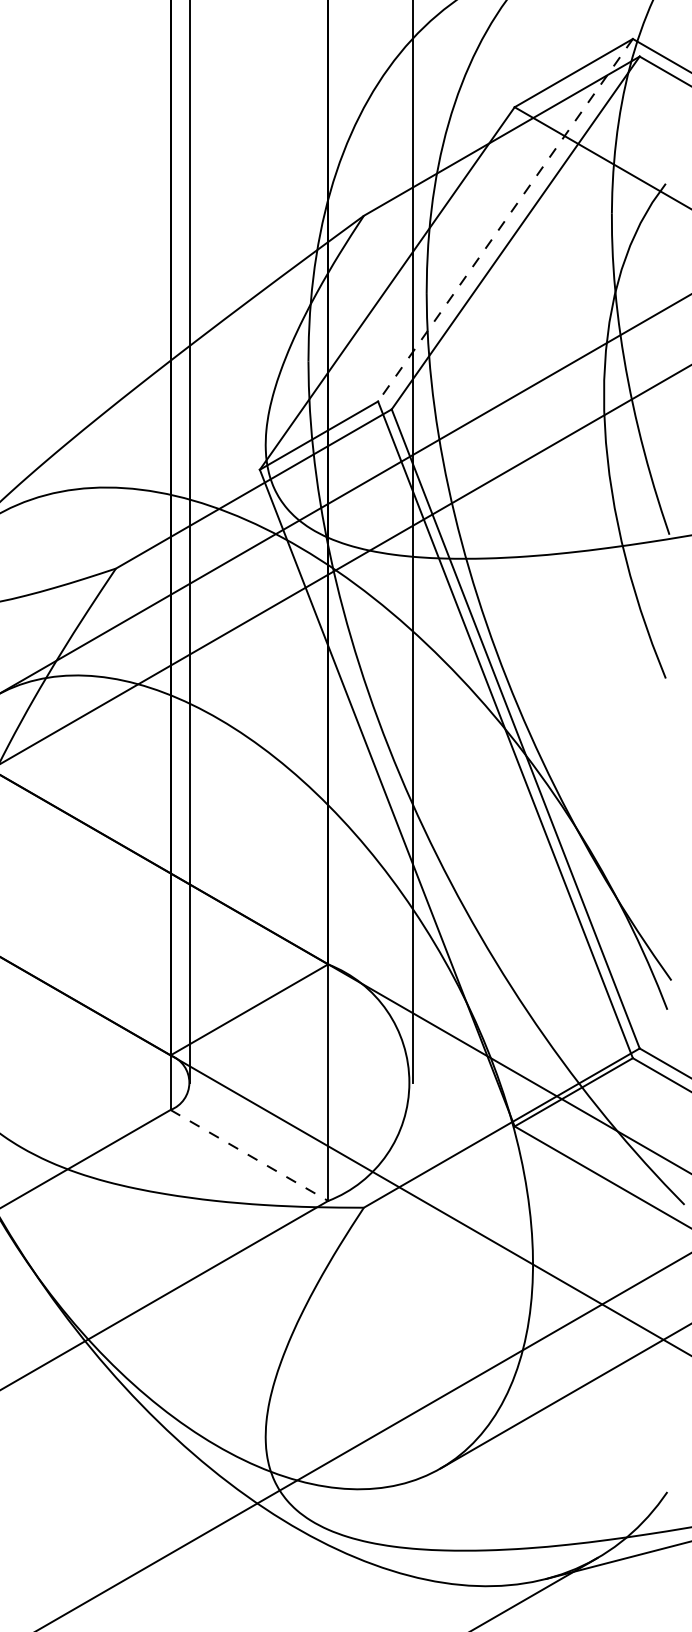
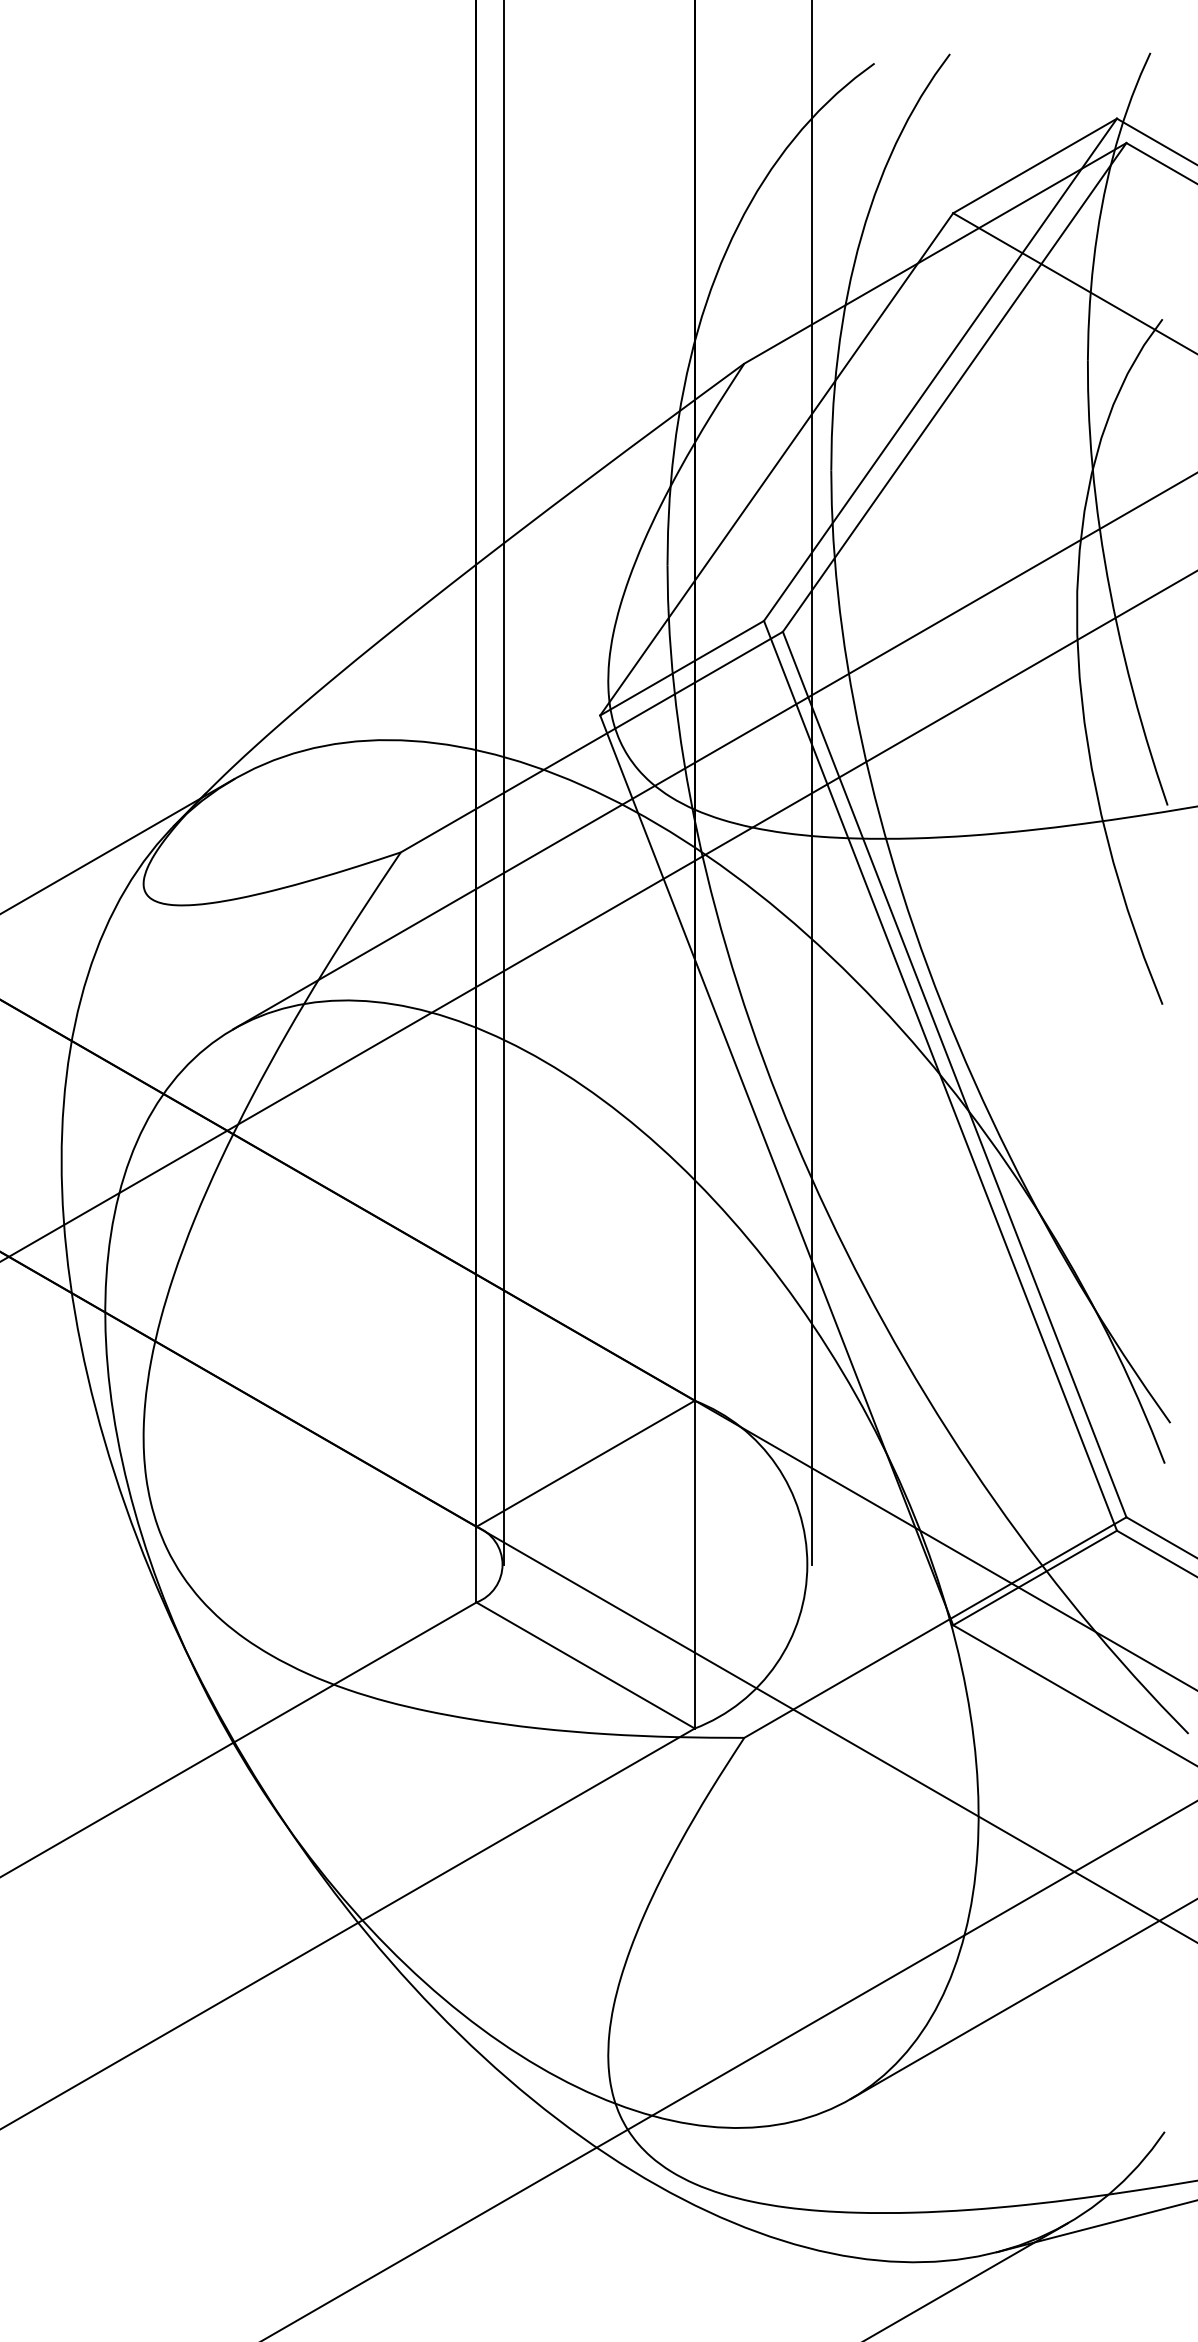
line: (505, 220) -> (940, 369), dashed -> solid
line: (249, 1155) -> (586, 1665), dashed -> solid

